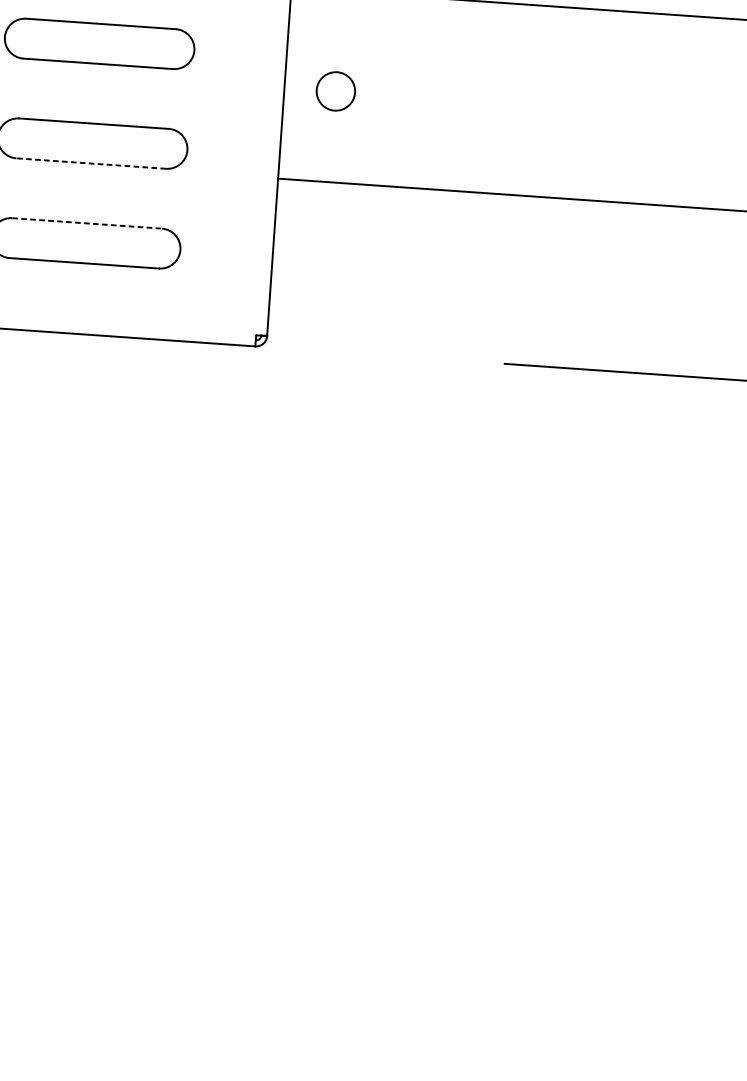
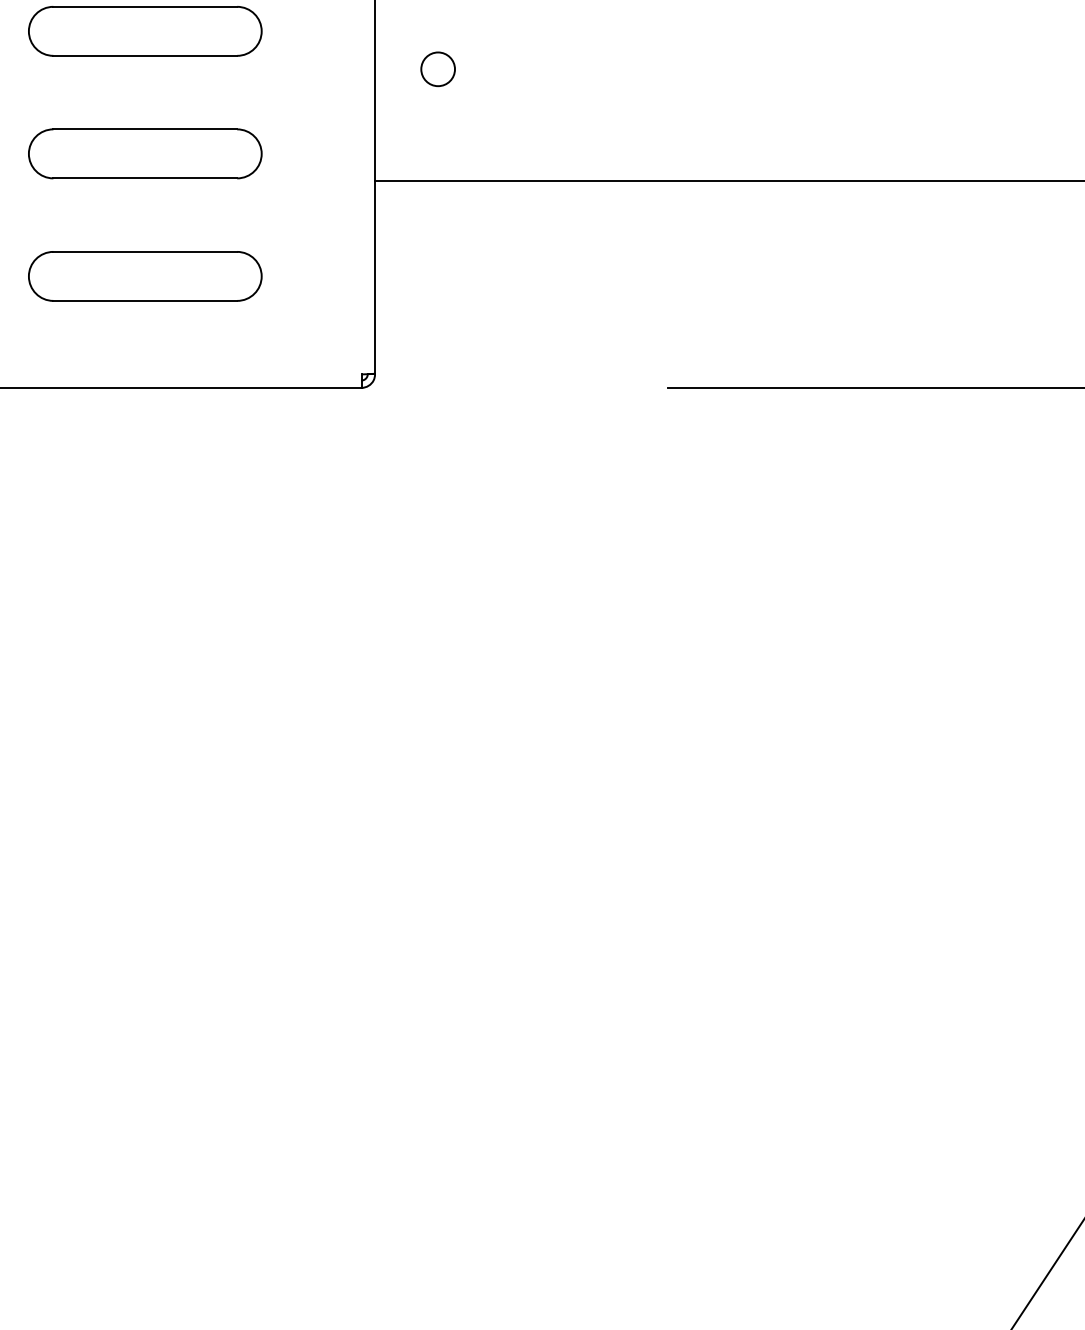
circle: (335, 91) -> (437, 69), size x0.71
line: (91, 163) -> (145, 178), dashed -> solid
line: (87, 223) -> (145, 251), dashed -> solid

